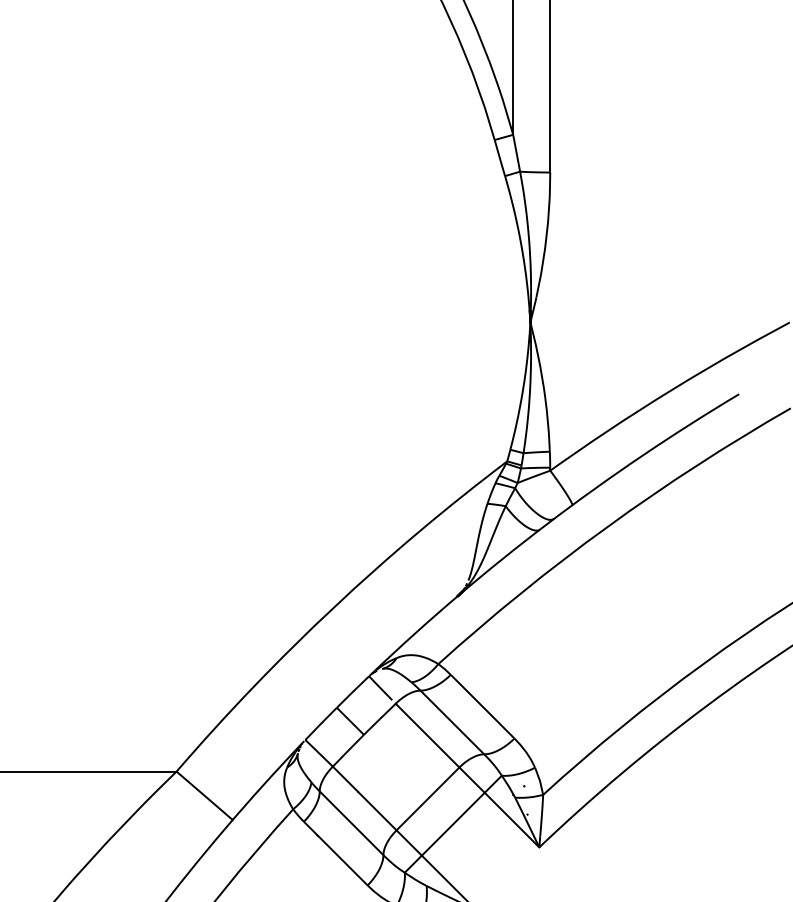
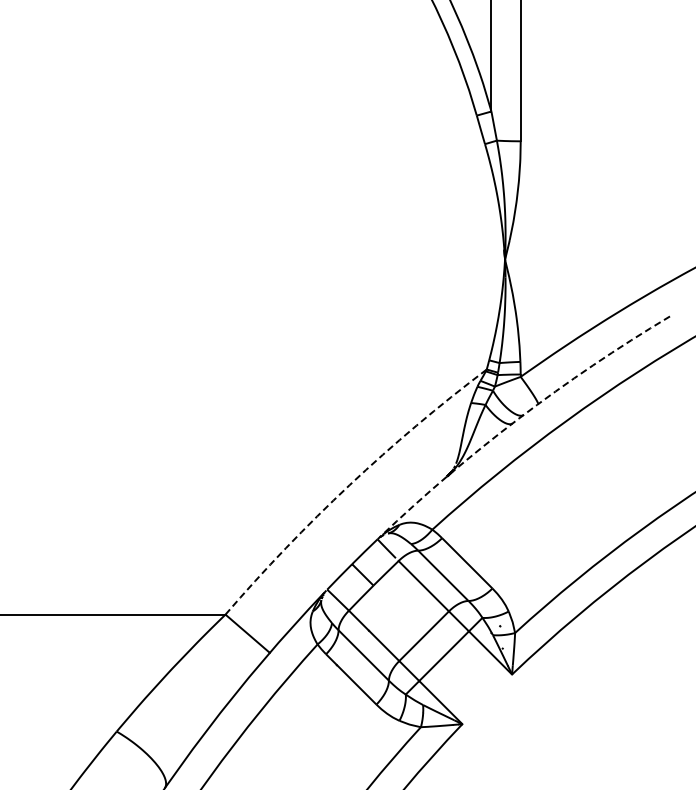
arc: (547, 523) -> (518, 418), solid -> dashed
arc: (333, 608) -> (349, 485), solid -> dashed

